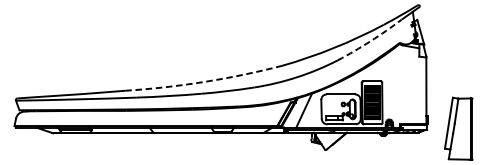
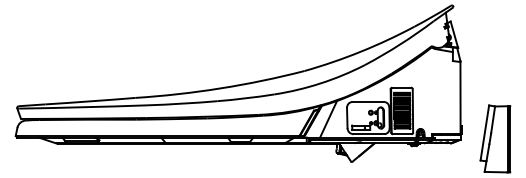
arc: (370, 41) -> (400, 44), dashed -> solid
arc: (204, 82) -> (220, 88), dashed -> solid

